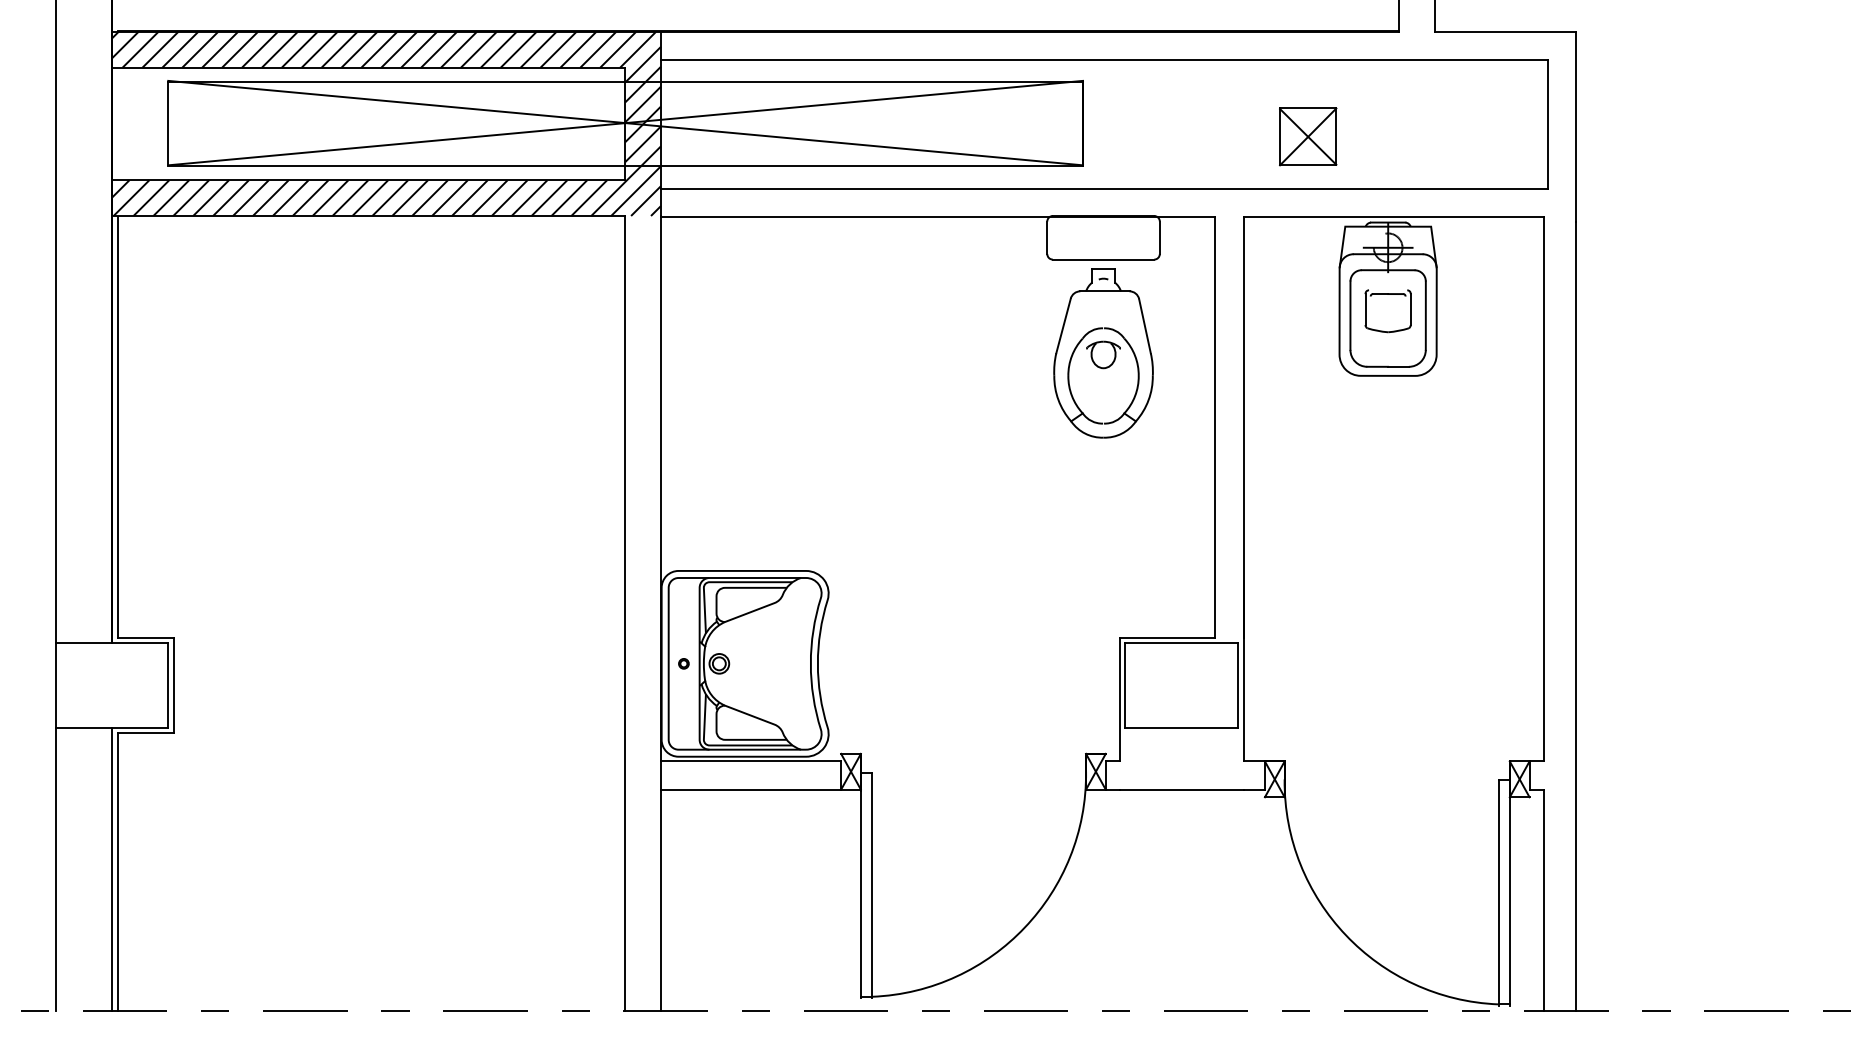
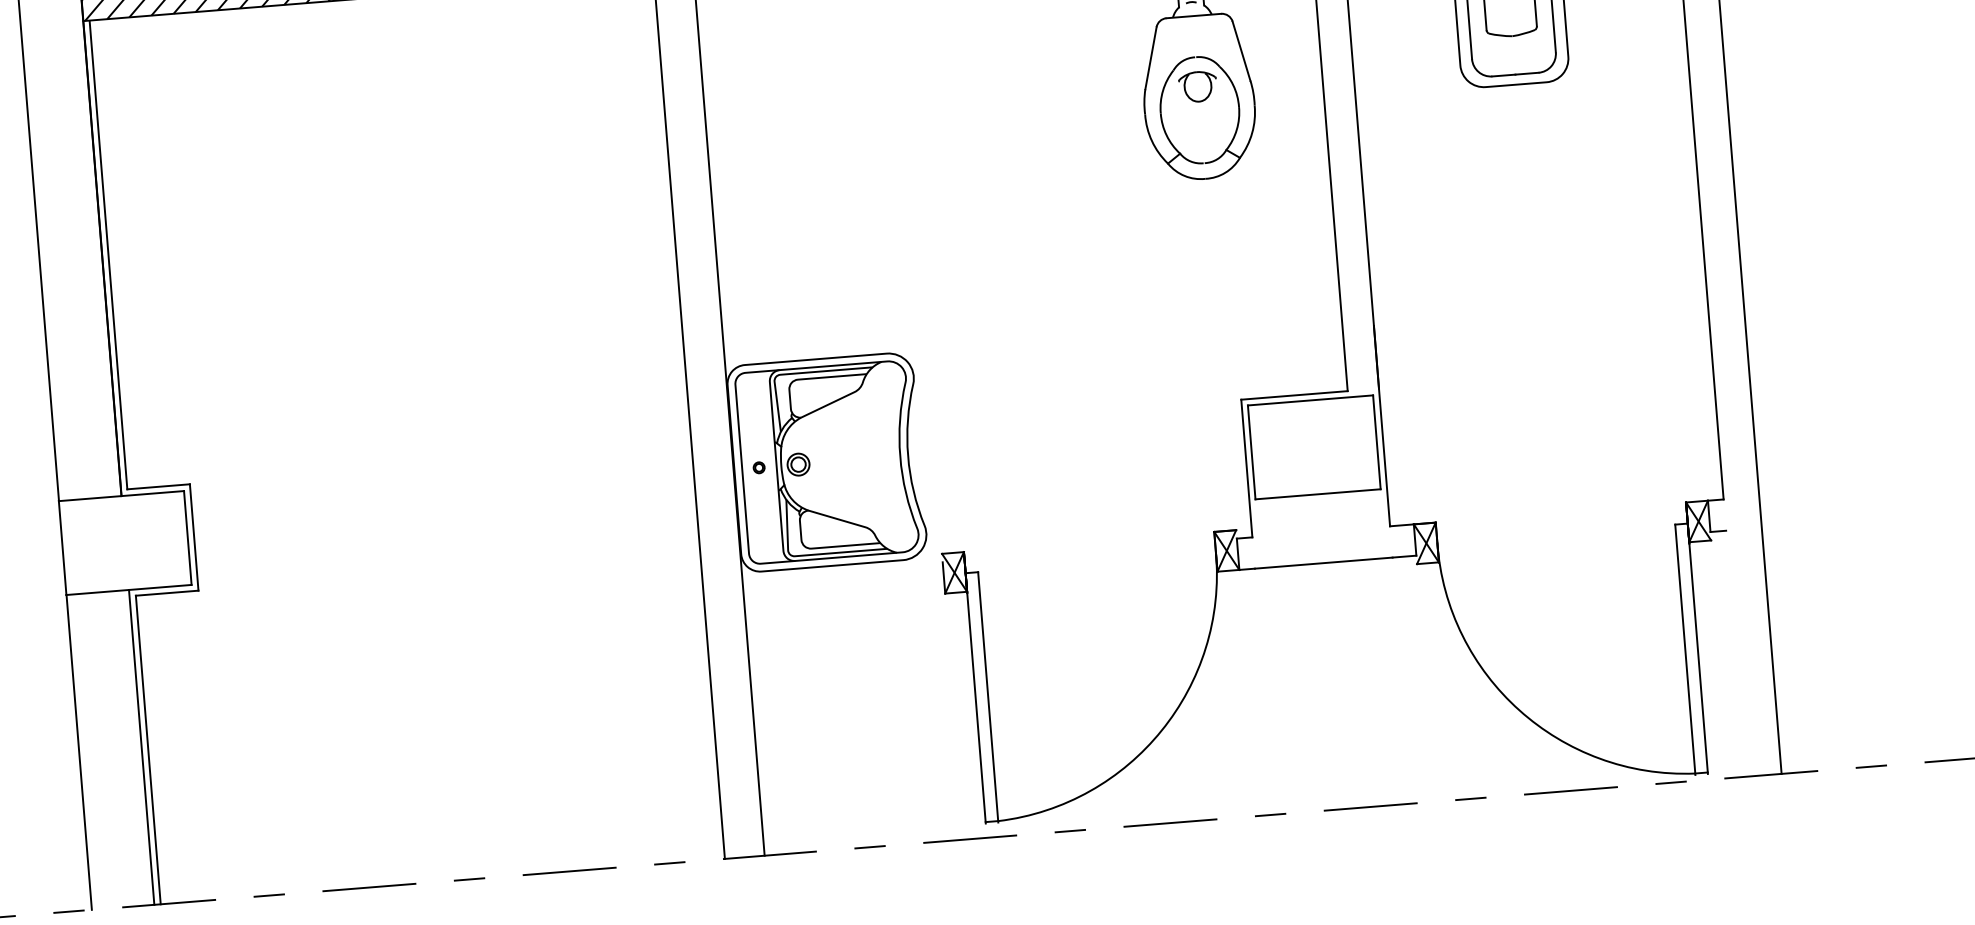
line: (750, 761) -> (841, 570), removed
line: (750, 789) -> (844, 601), removed
line: (1543, 899) -> (1735, 652), removed

